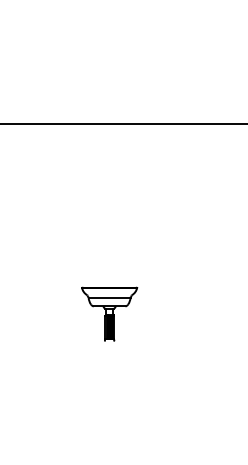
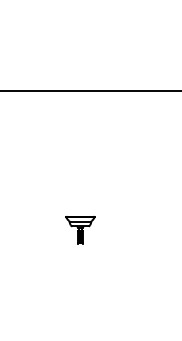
part: (109, 314) -> (80, 230), size x0.7

